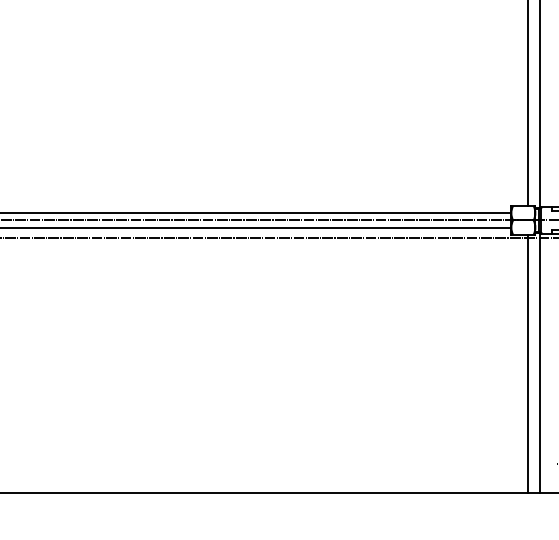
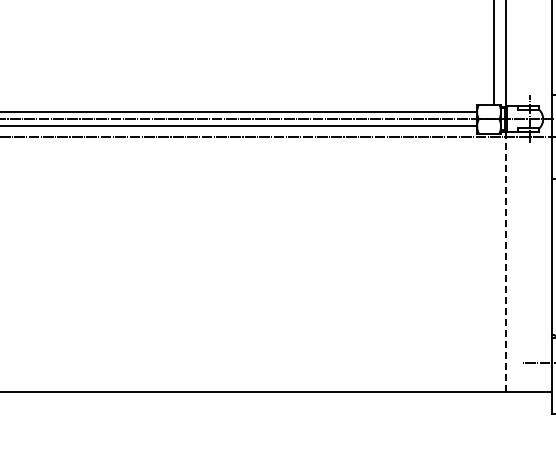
line: (539, 362) -> (505, 261), solid -> dashed
line: (528, 363) -> (494, 262), removed

